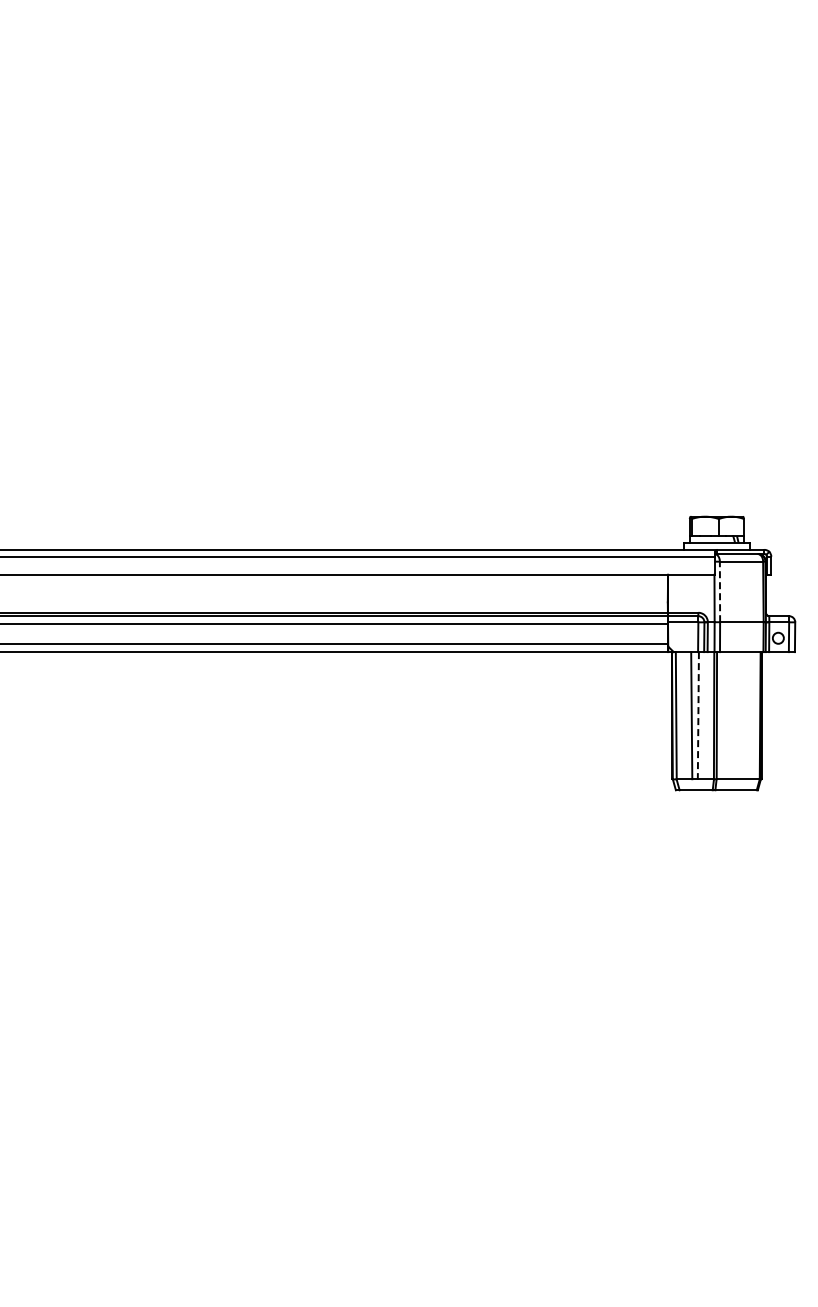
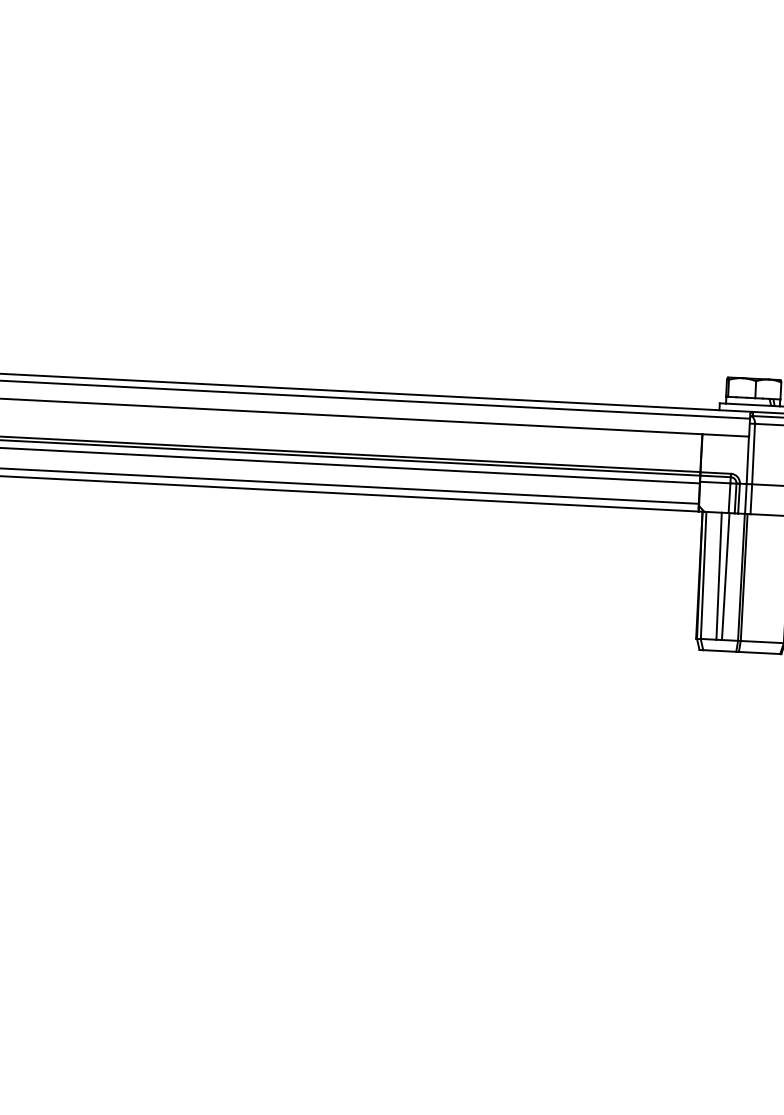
line: (720, 591) -> (754, 453), dashed -> solid
line: (698, 715) -> (725, 576), dashed -> solid

